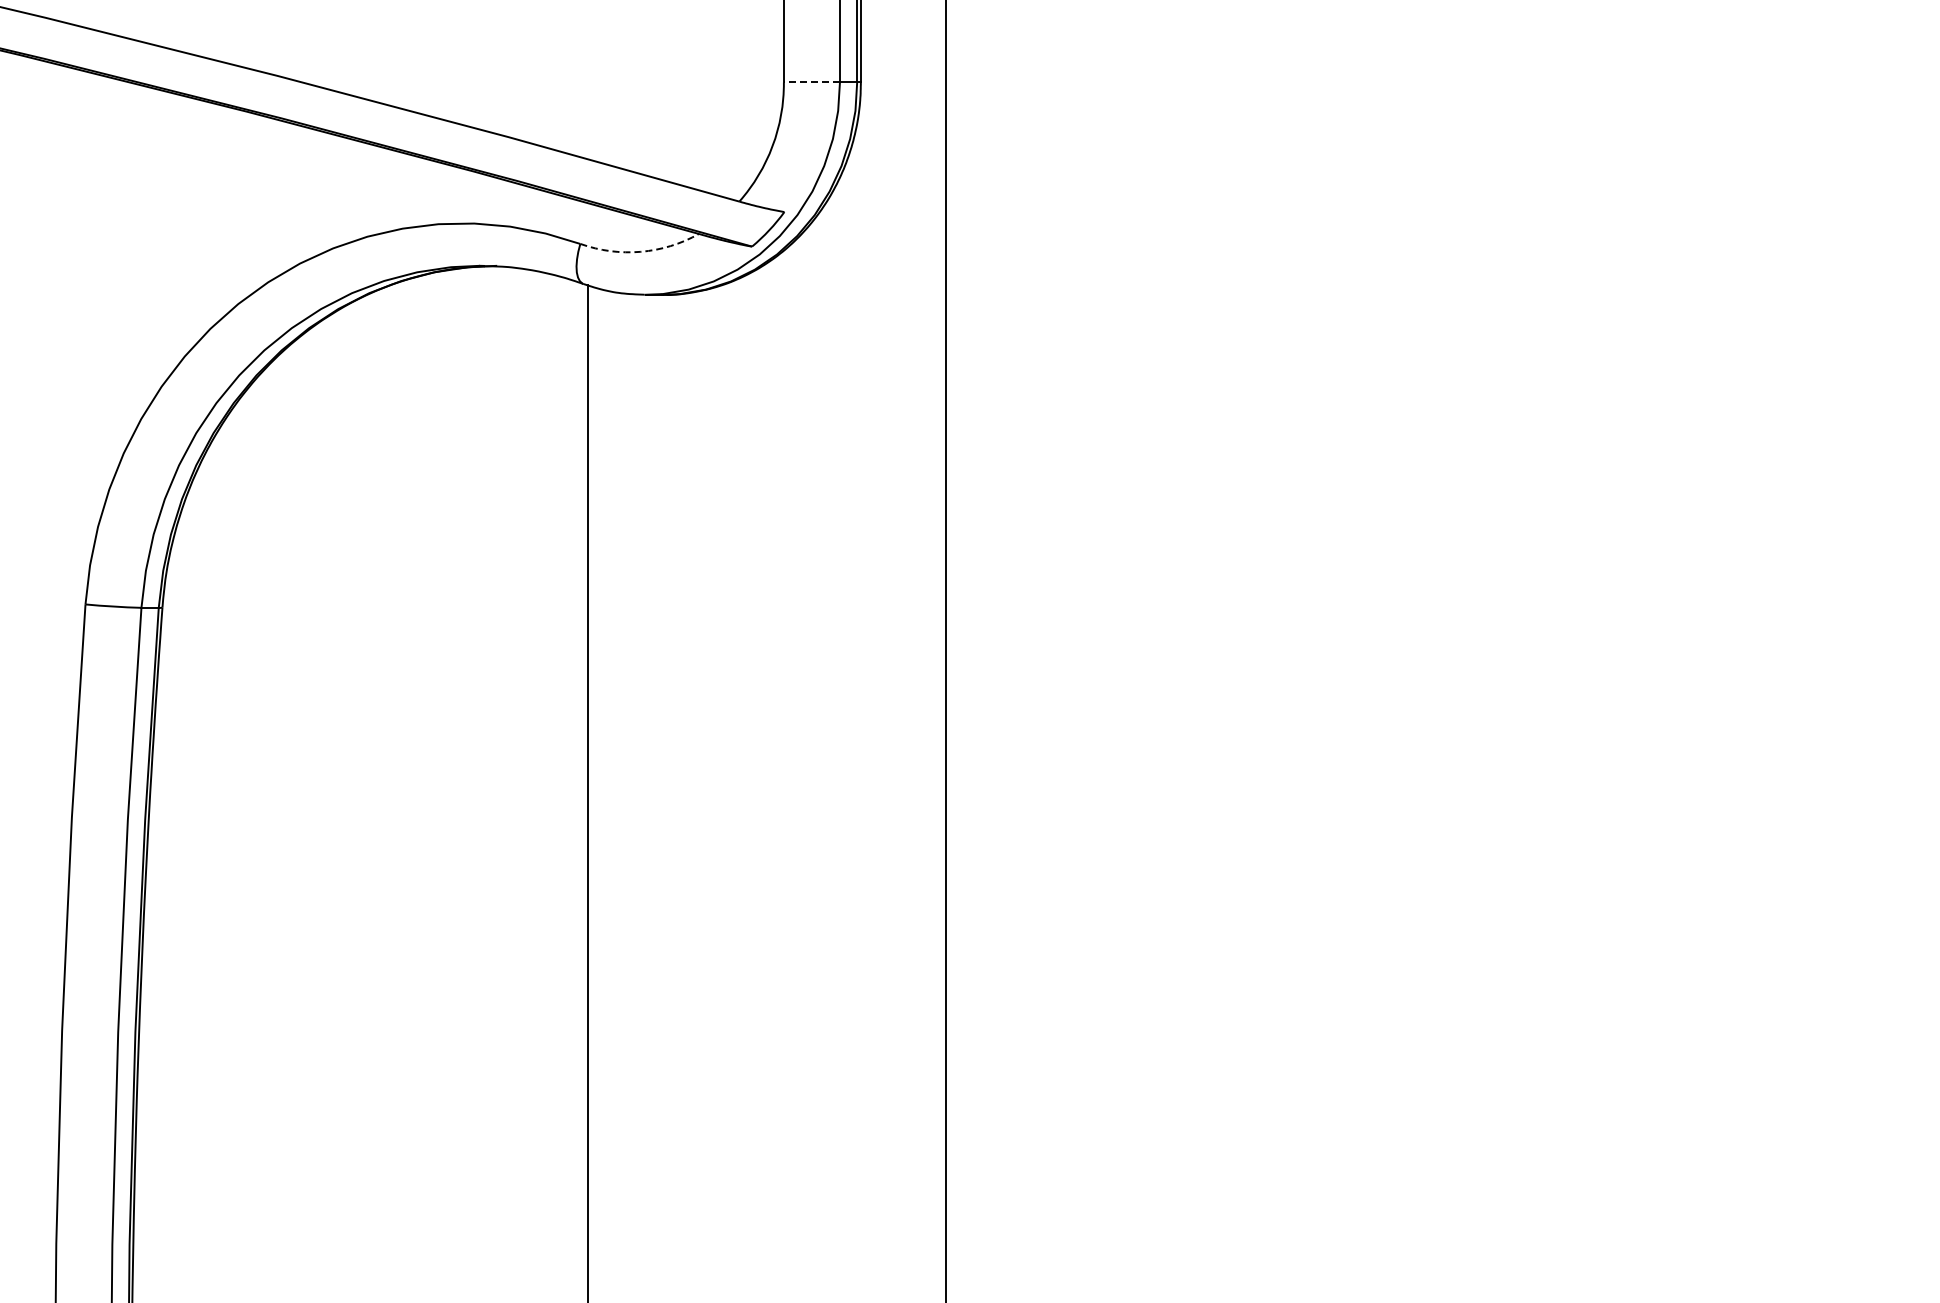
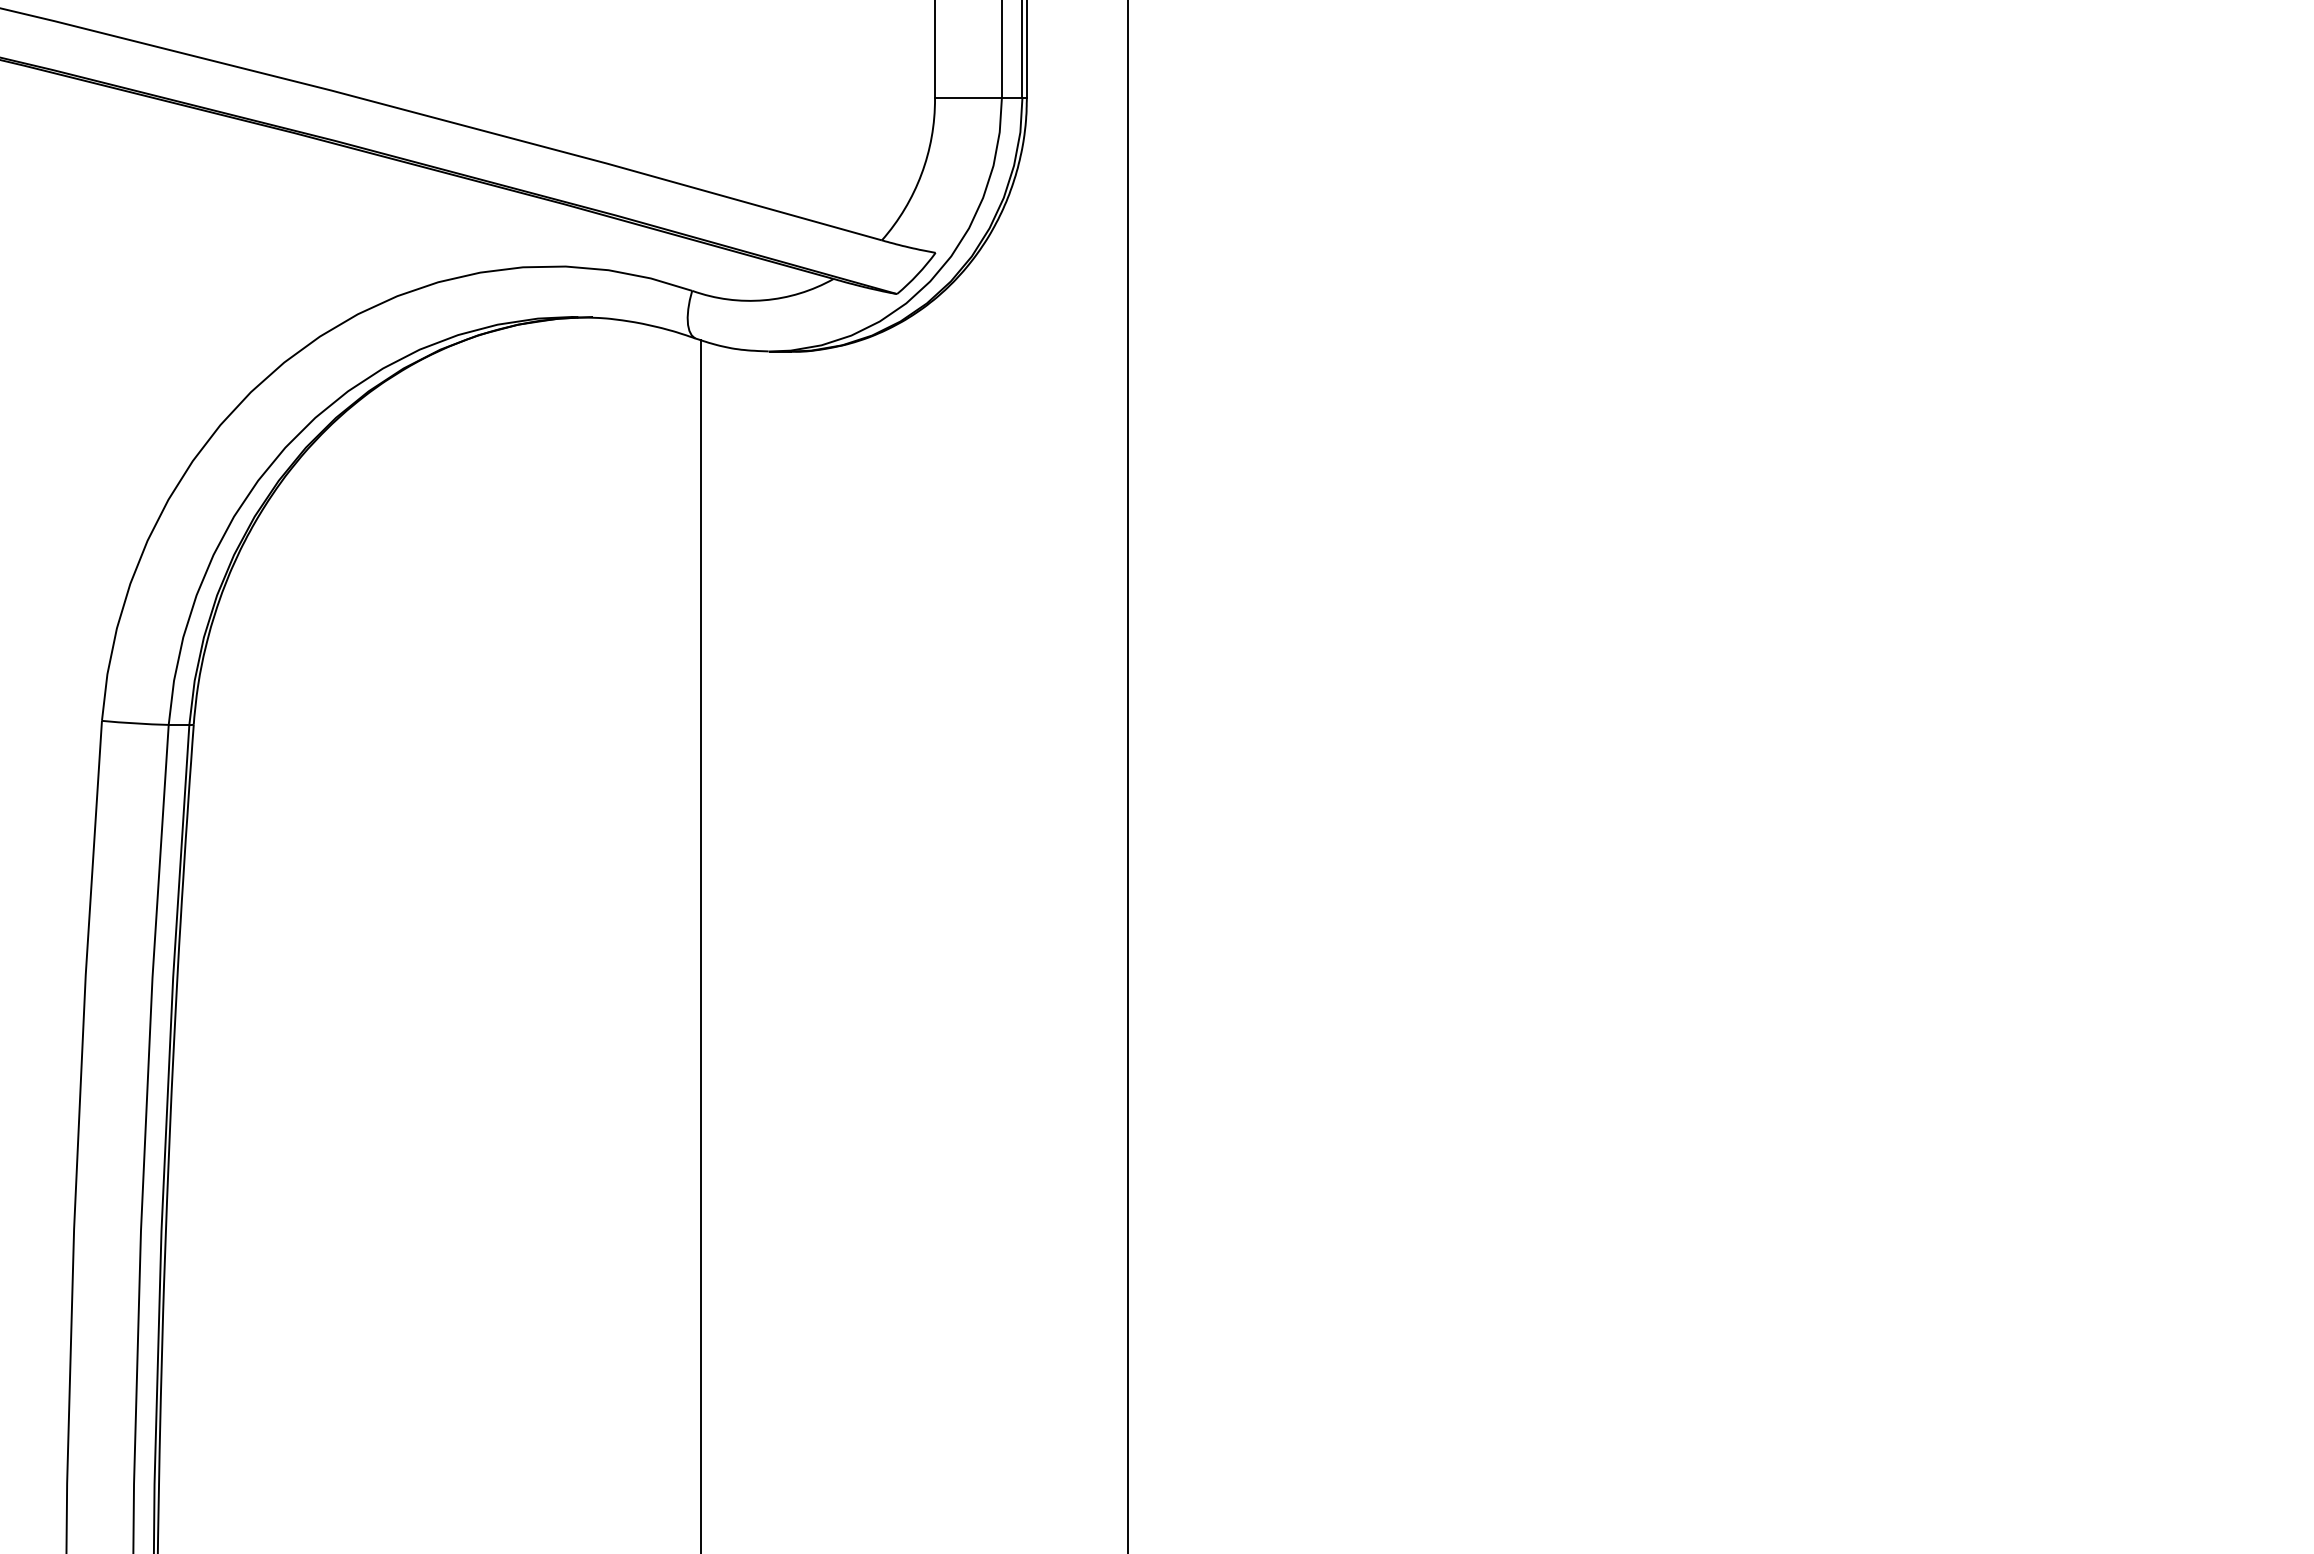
line: (811, 82) -> (967, 98), dashed -> solid
arc: (640, 251) -> (763, 299), dashed -> solid

